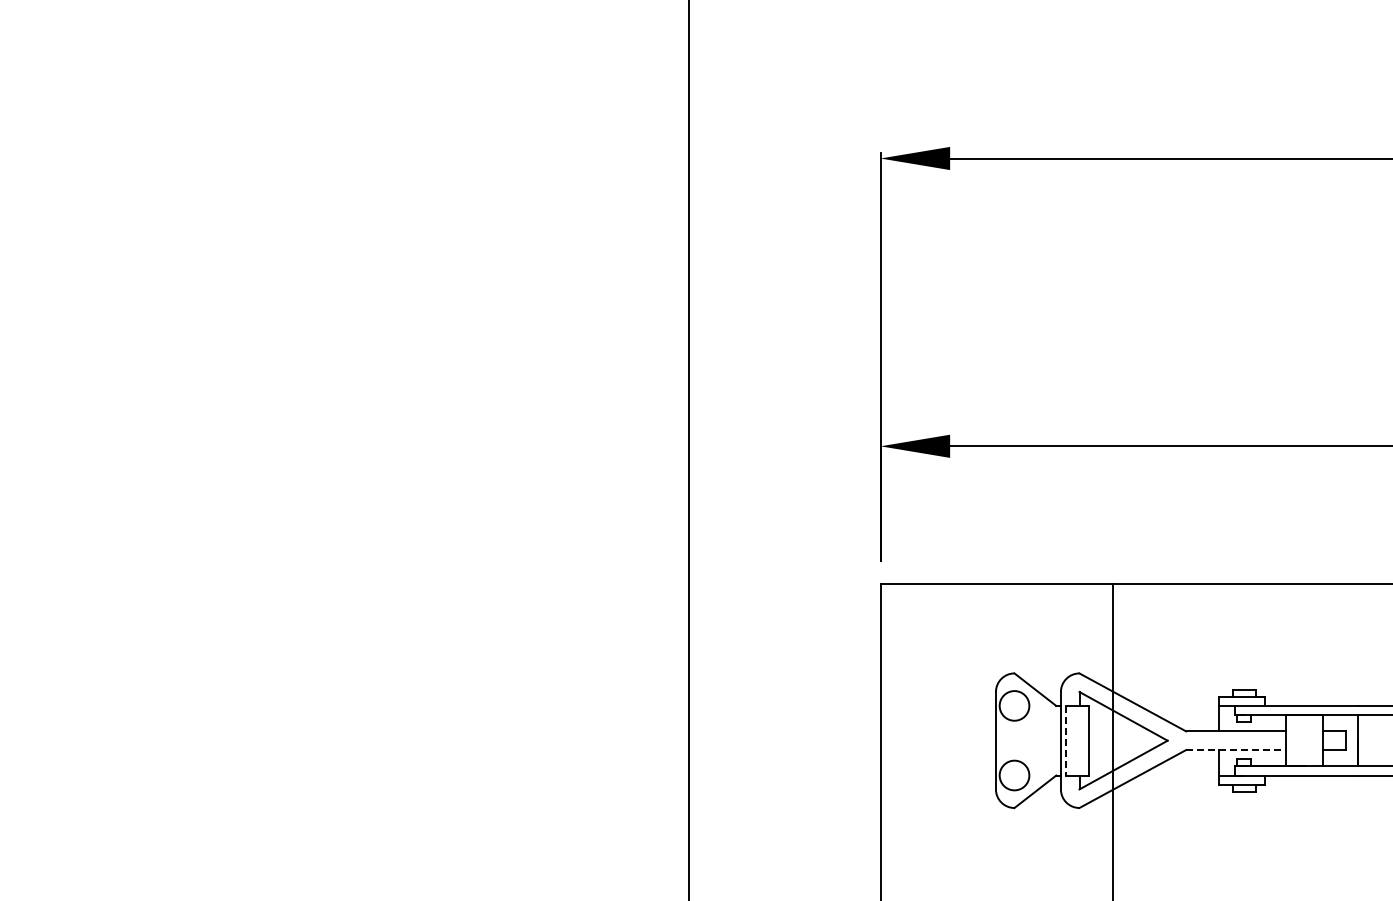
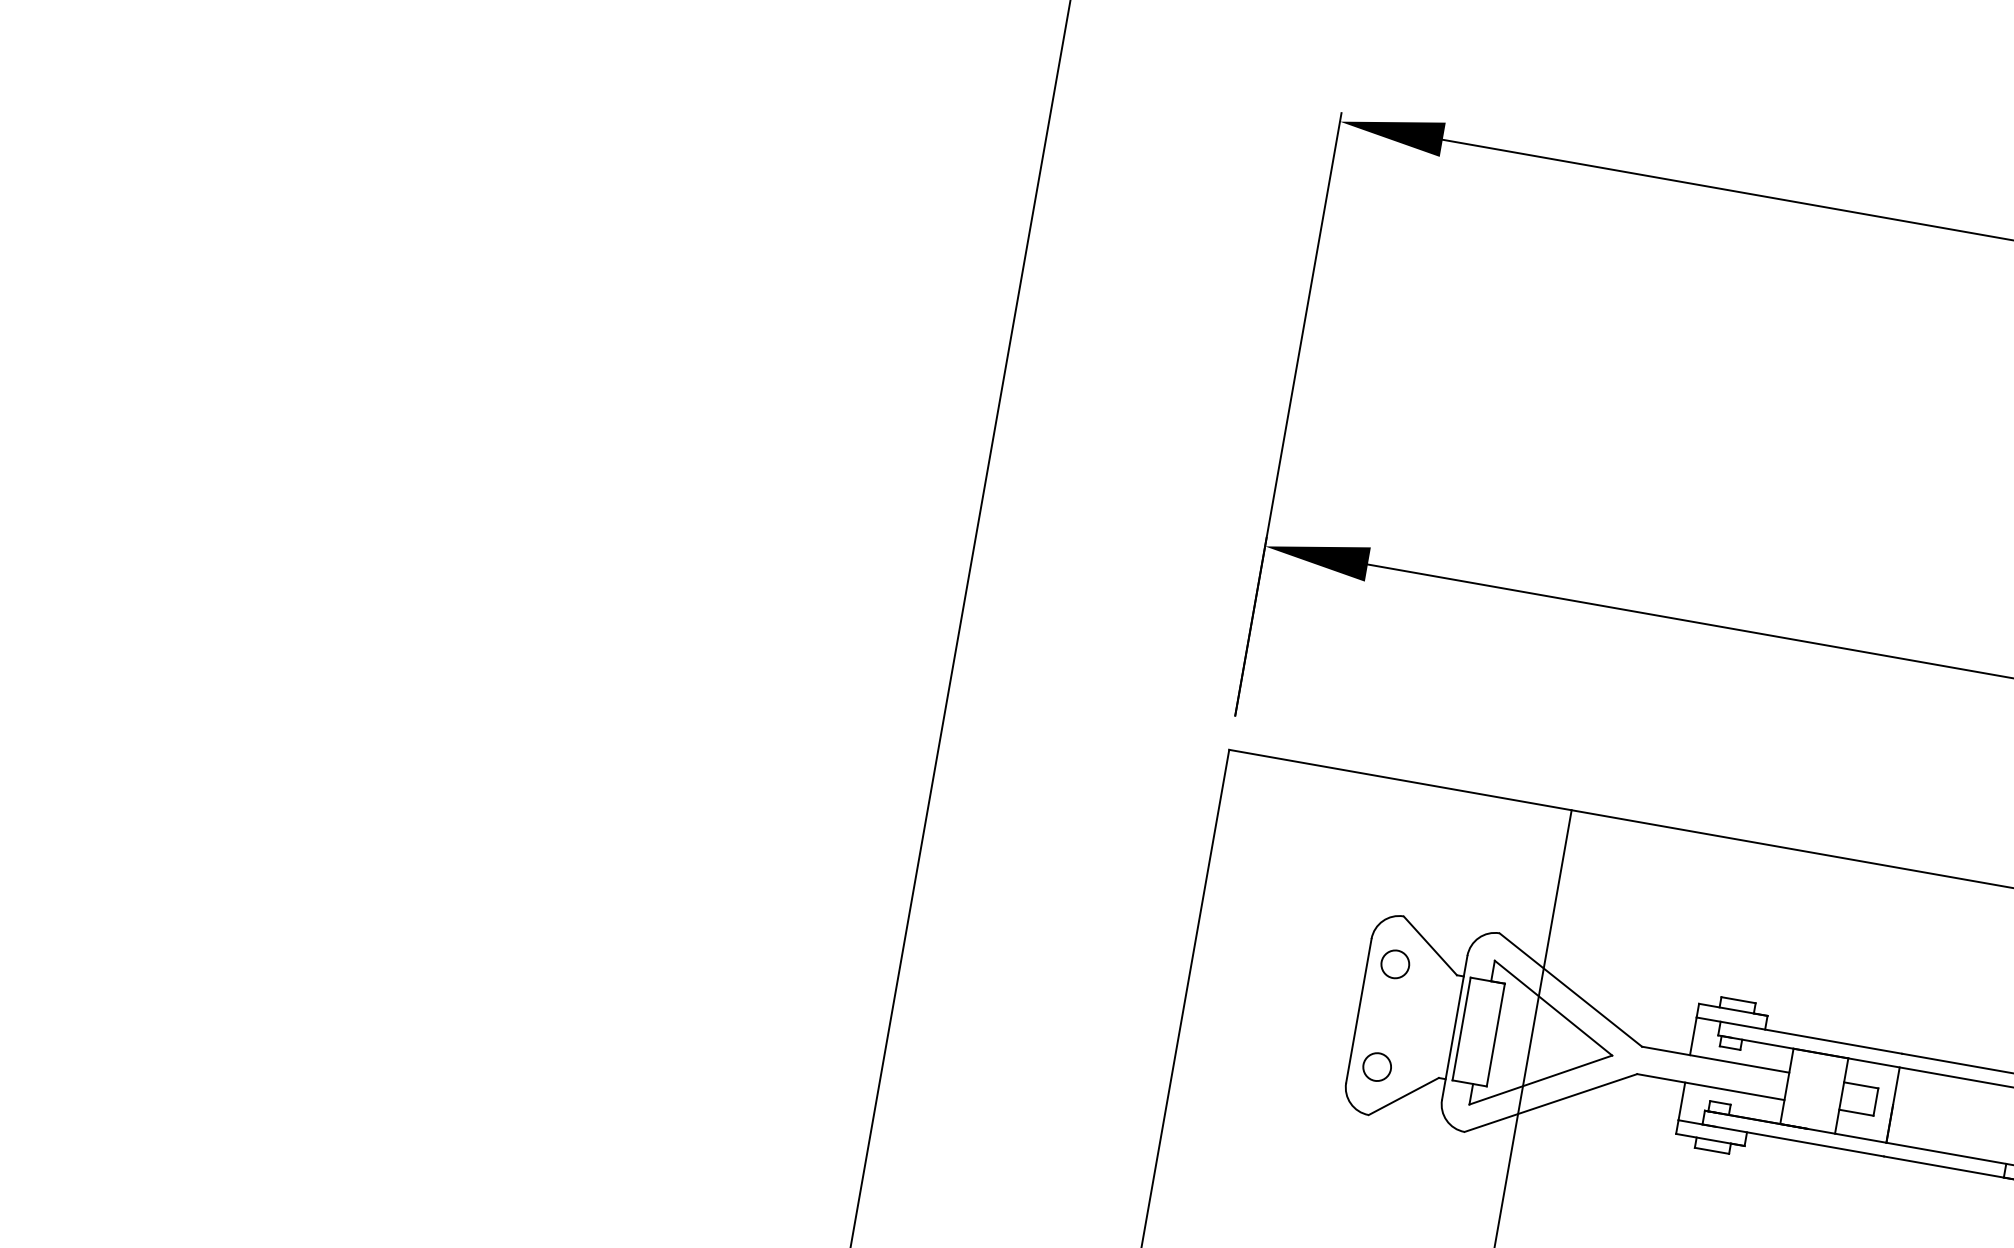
circle: (1014, 705) -> (1395, 963), size x0.62
line: (1065, 740) -> (1461, 1028), dashed -> solid
line: (1236, 750) -> (1711, 1087), dashed -> solid
circle: (1014, 775) -> (1377, 1067), size x0.62

